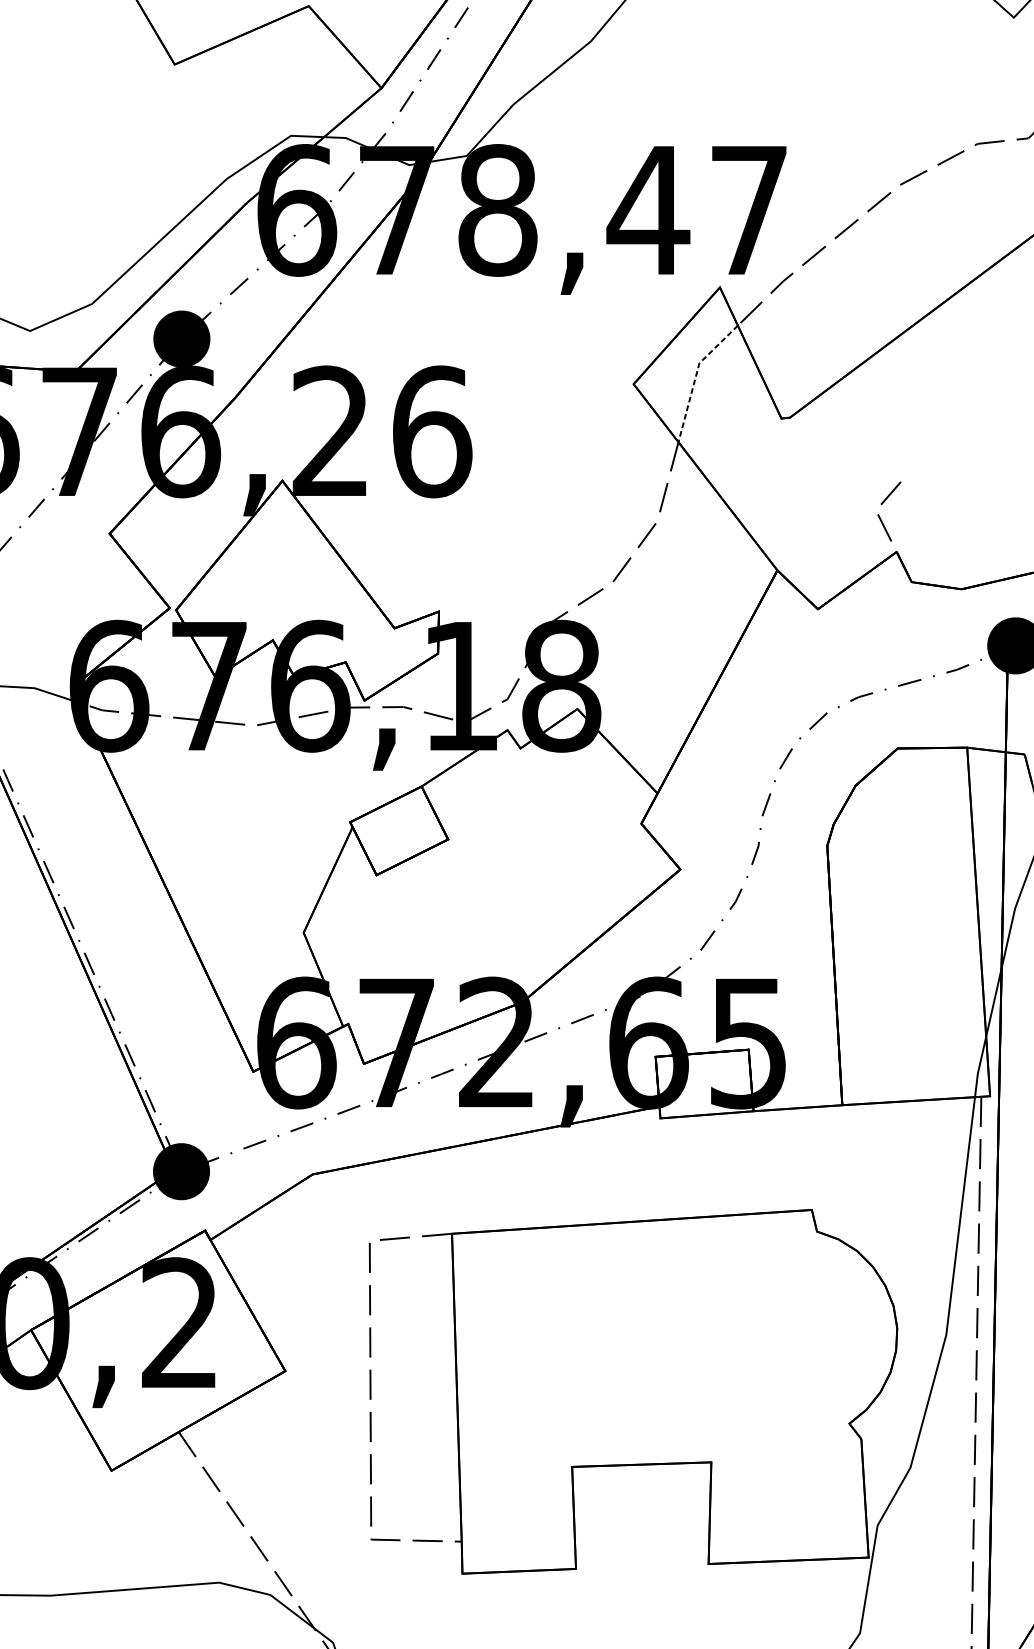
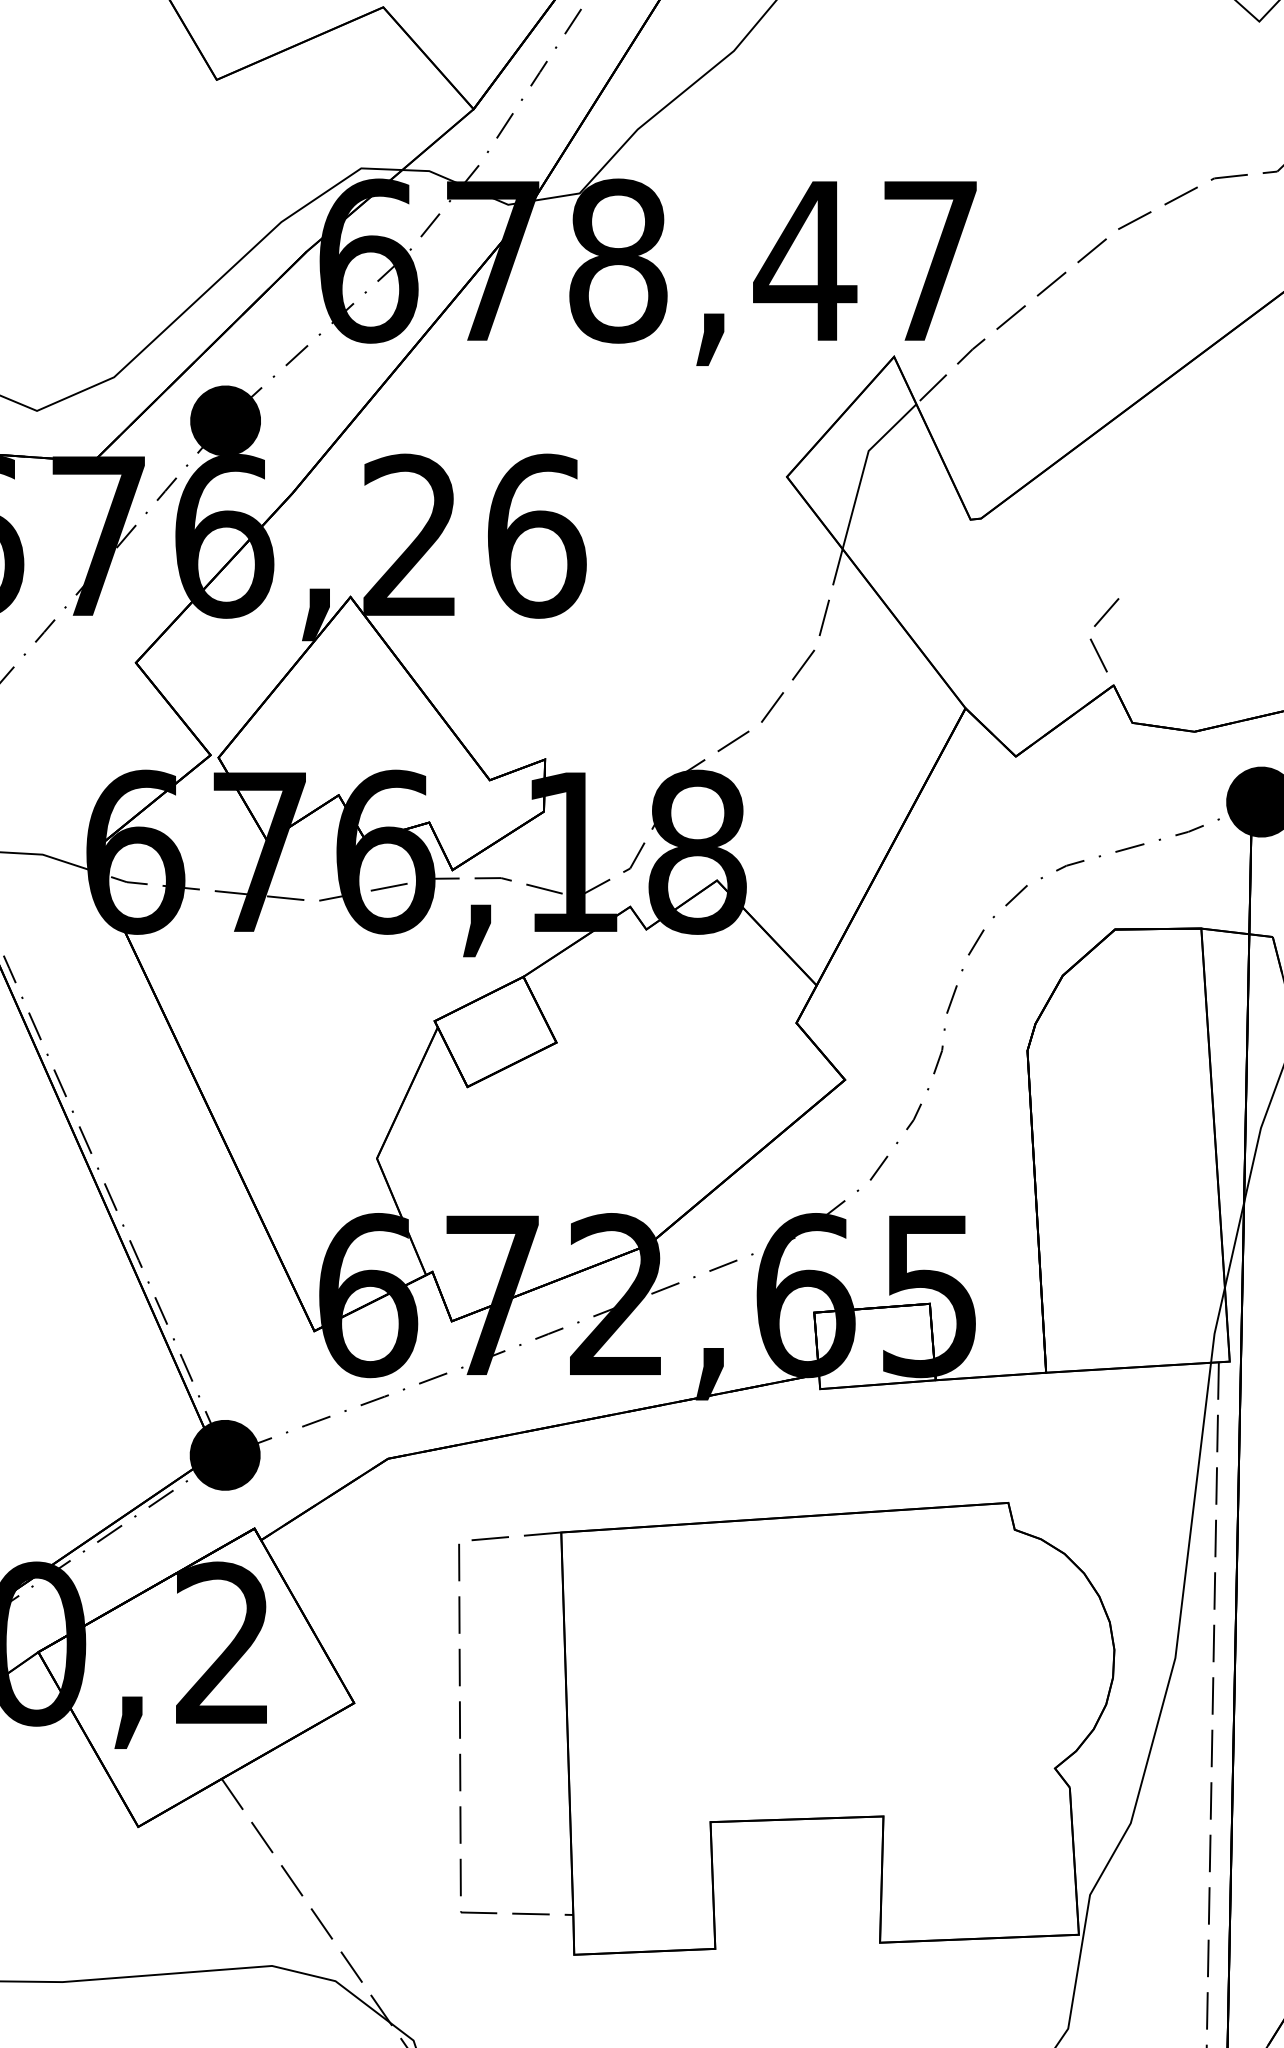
line: (696, 376) -> (864, 467), dashed -> solid

